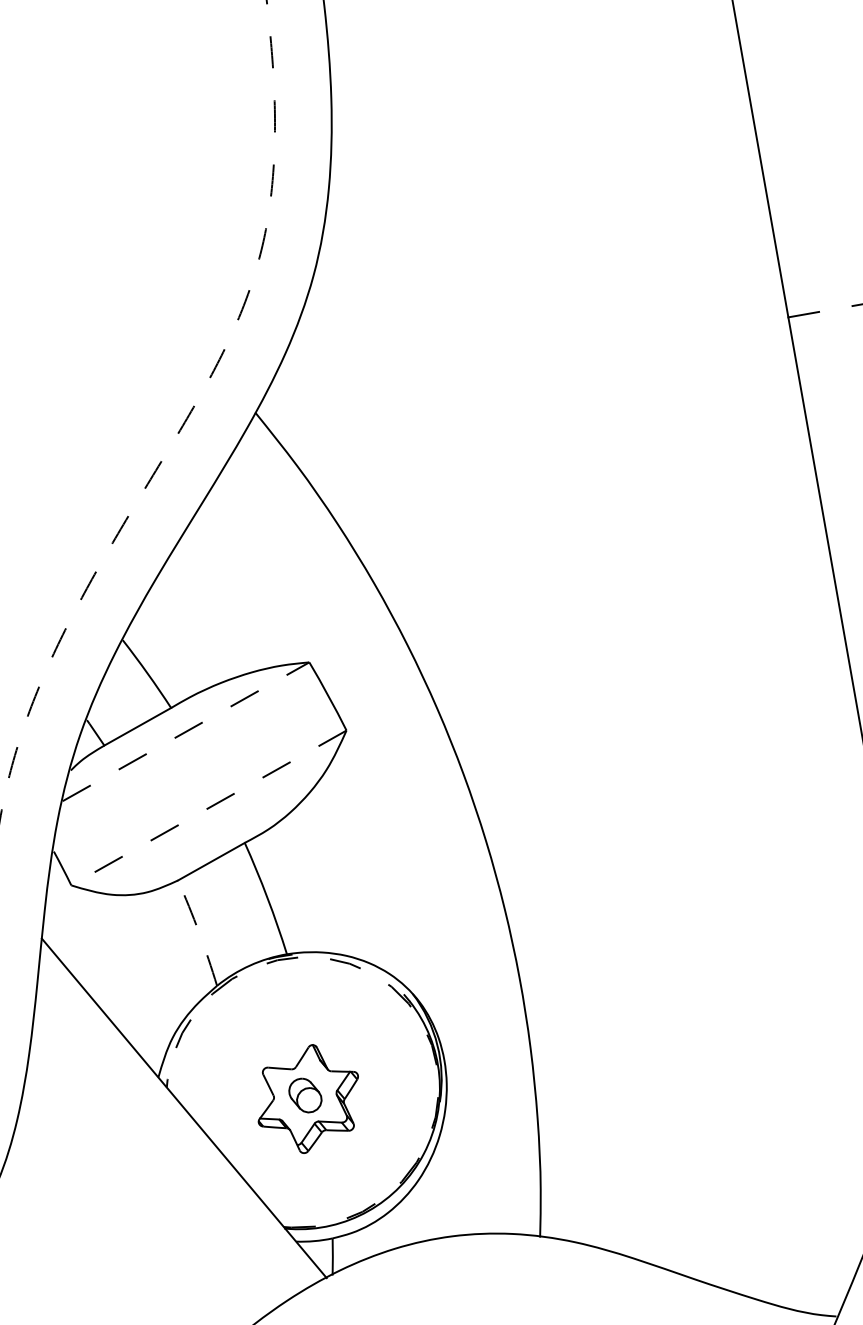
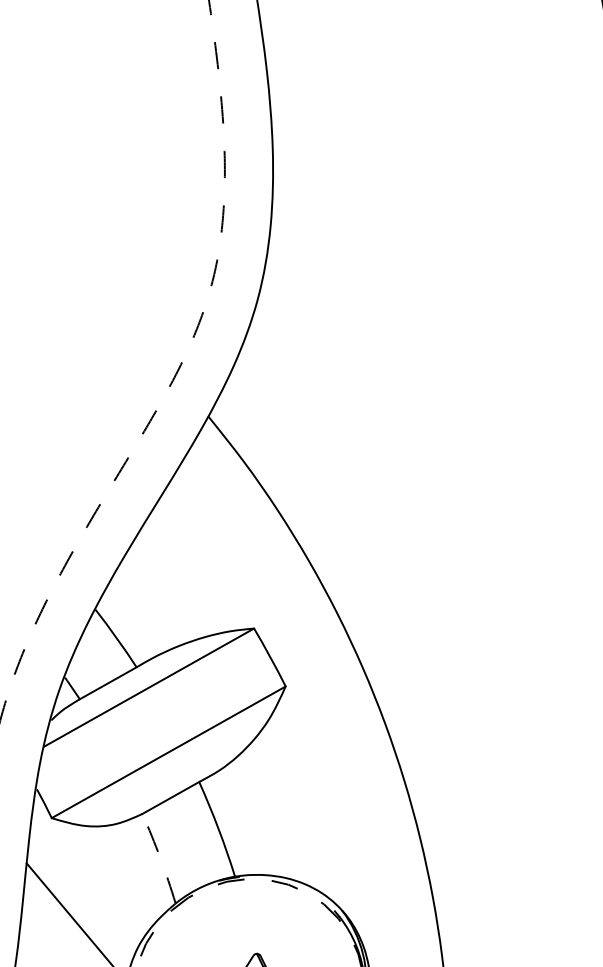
line: (186, 731) -> (149, 687), dashed -> solid
line: (208, 807) -> (168, 751), dashed -> solid

